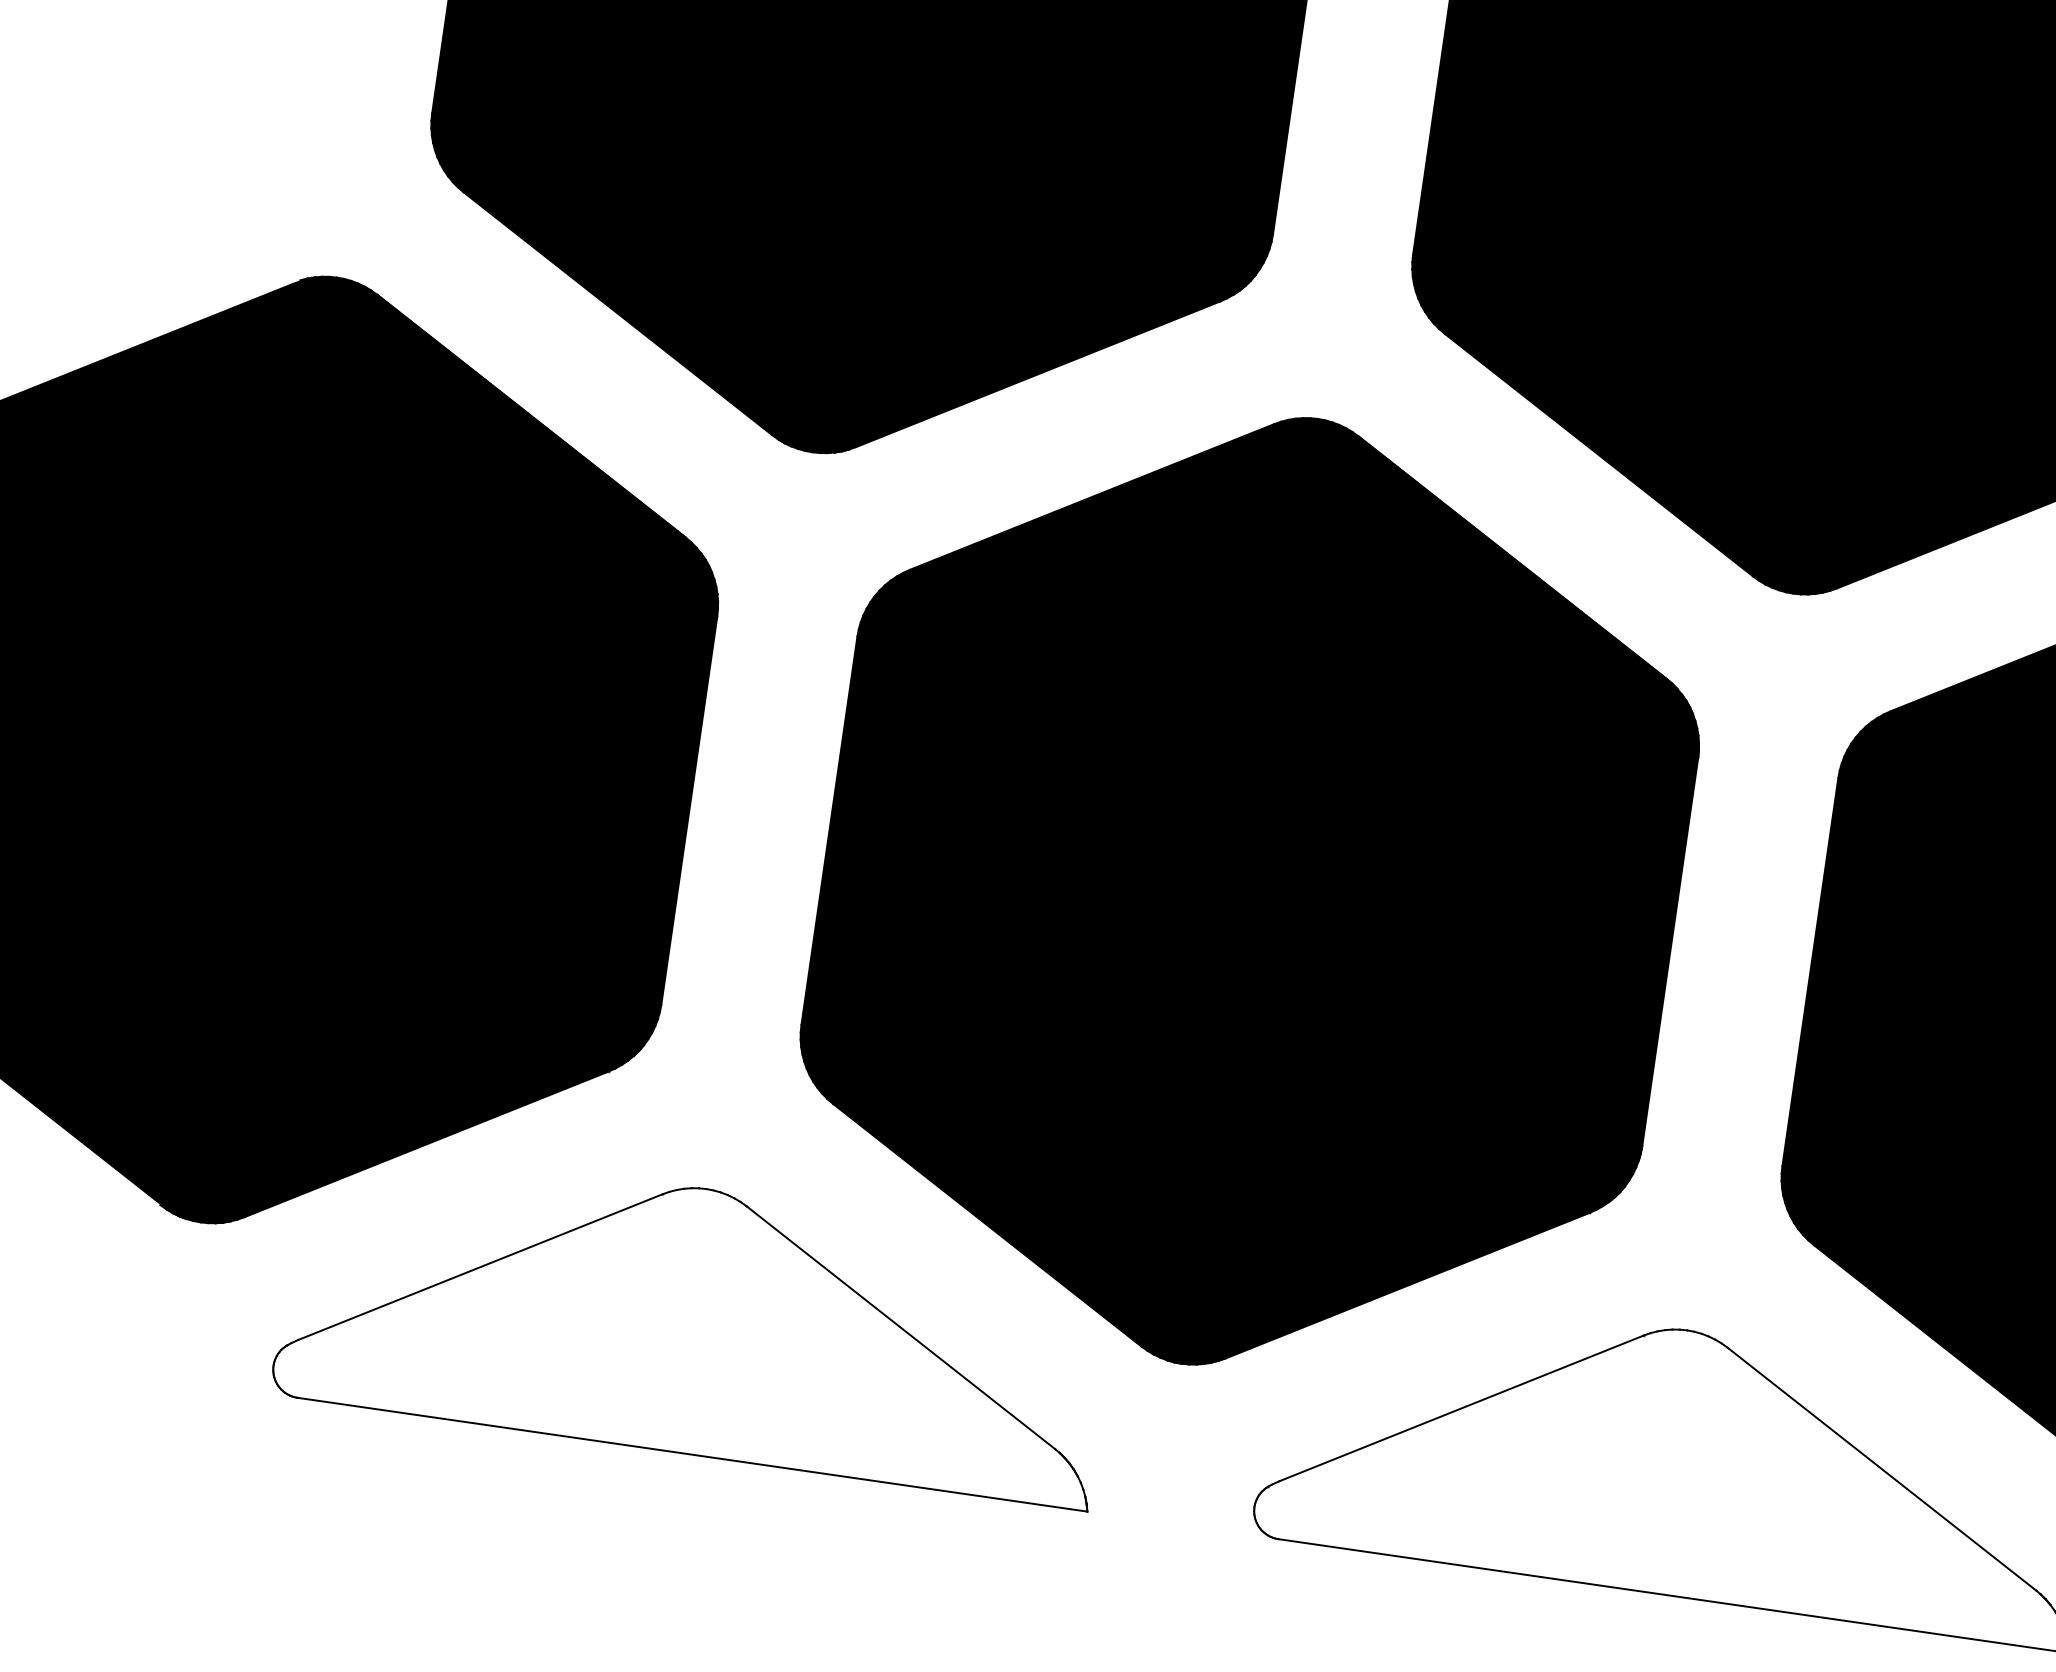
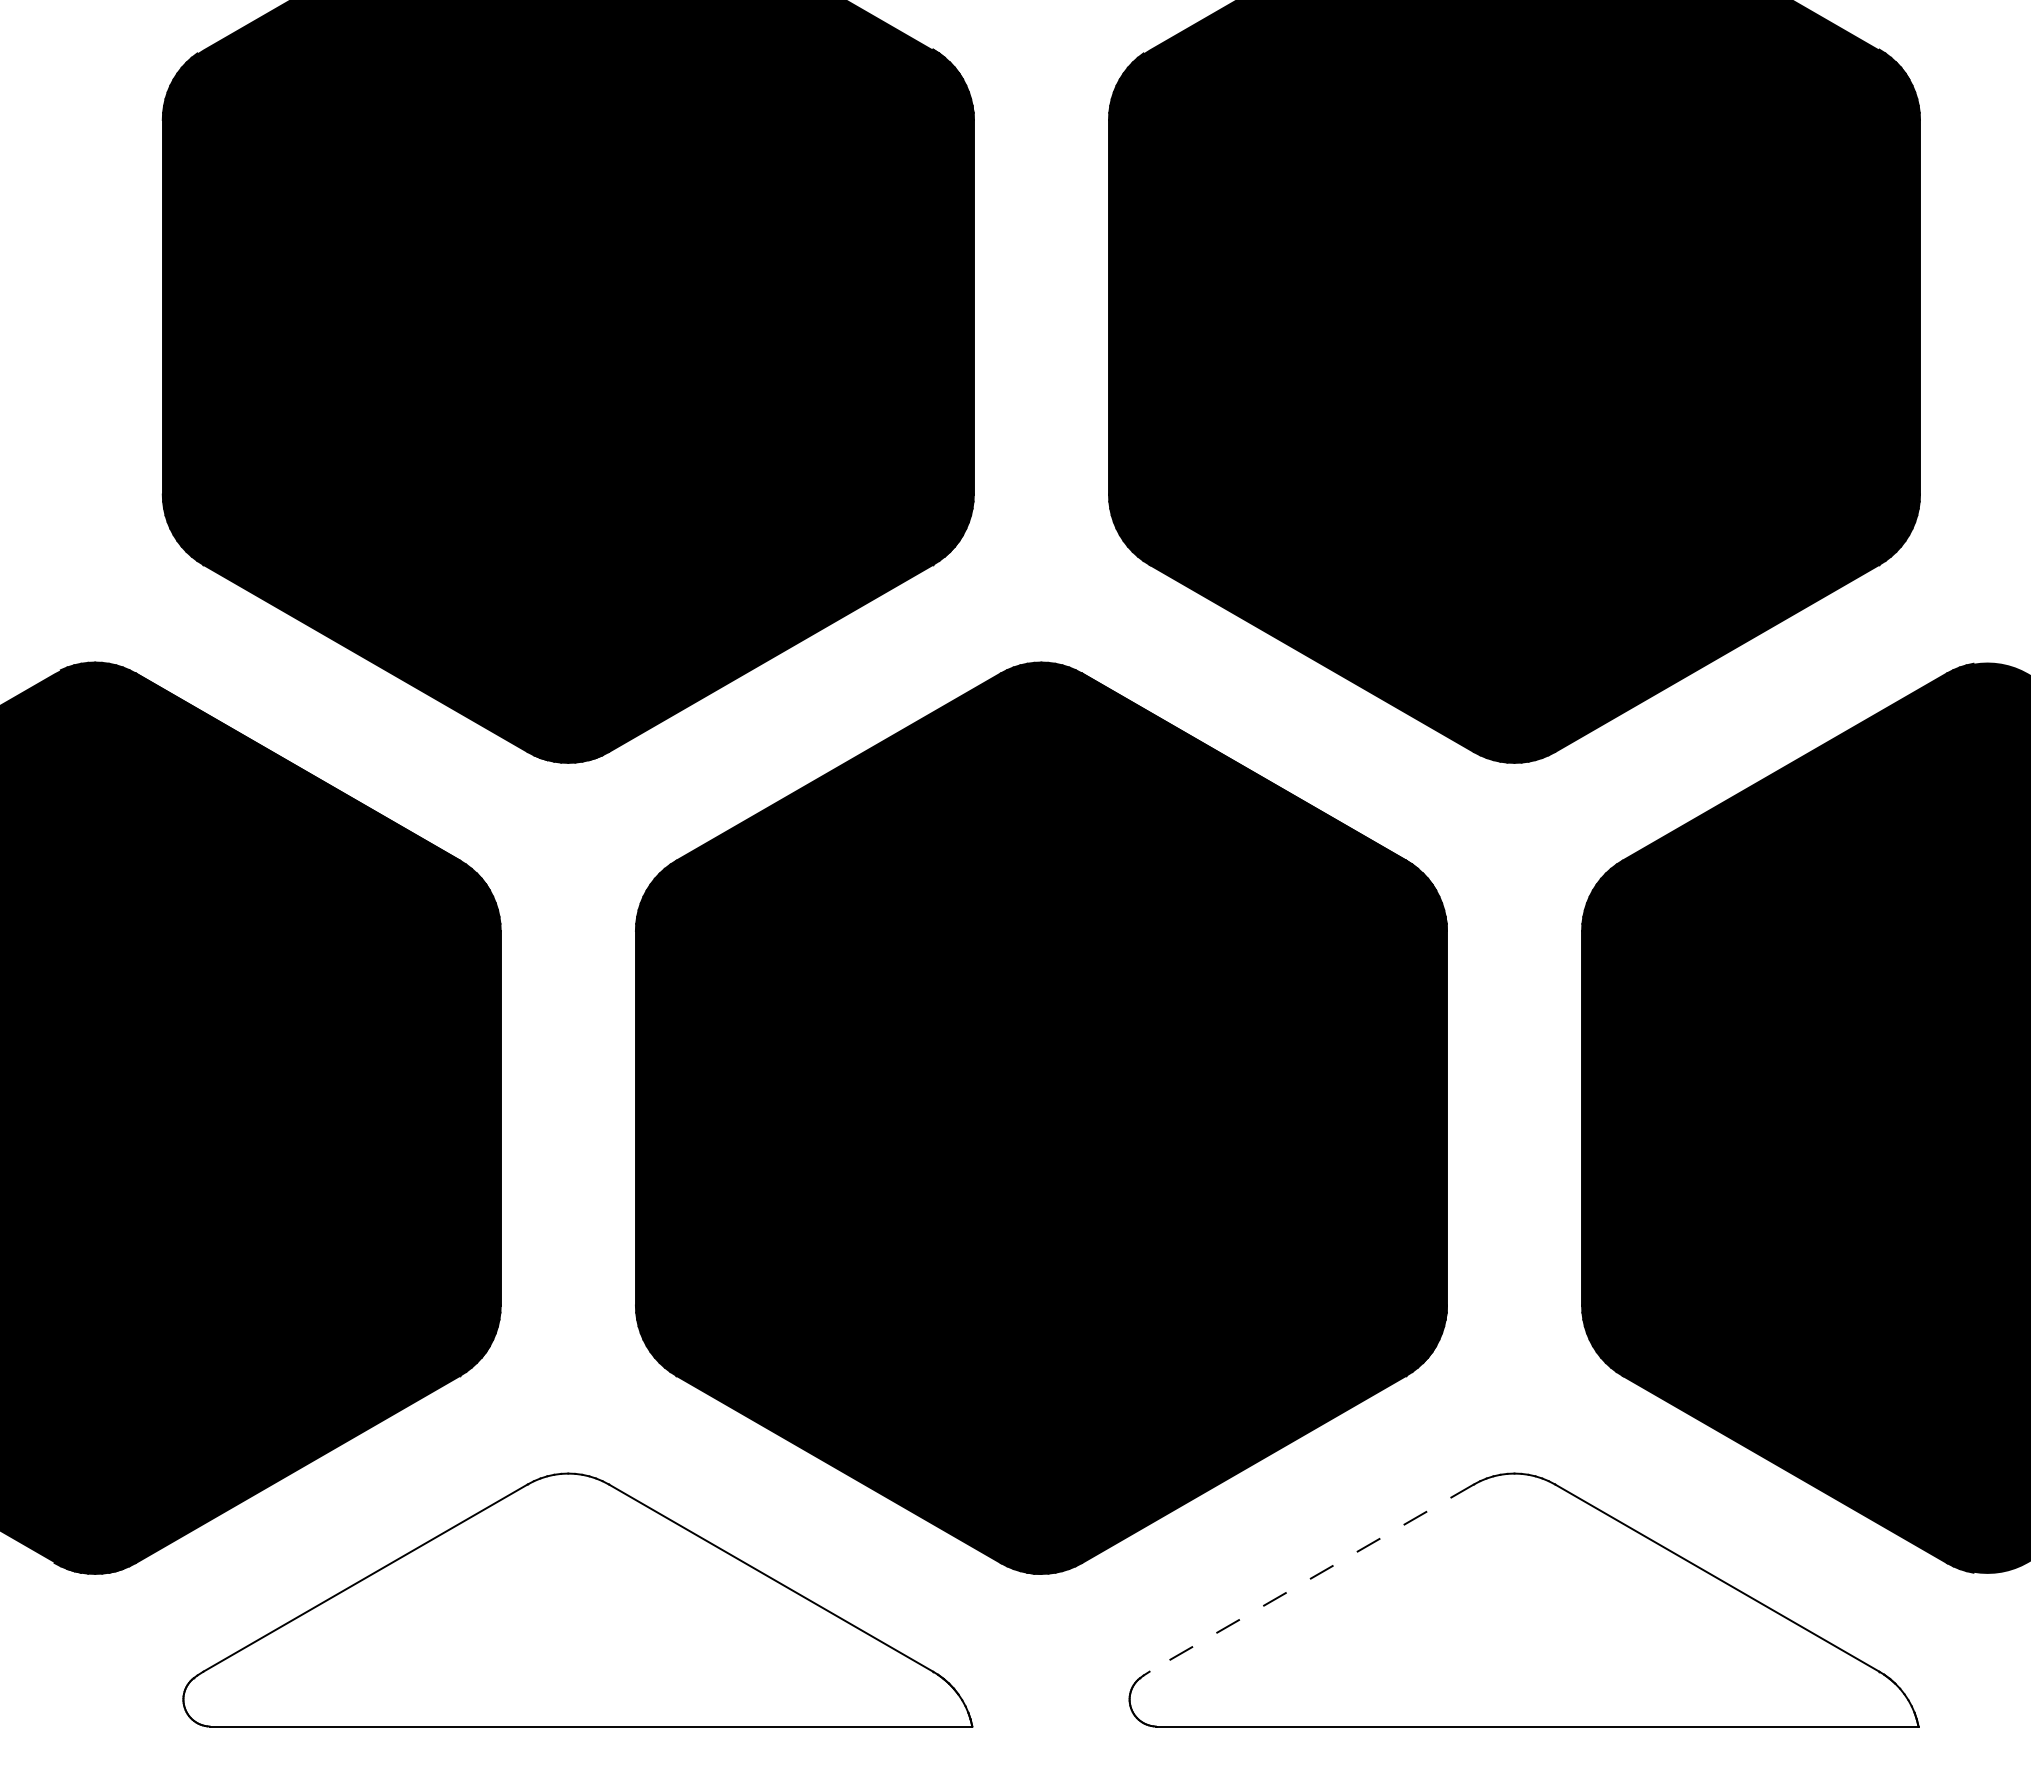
line: (1461, 1408) -> (1311, 1578), solid -> dashed

